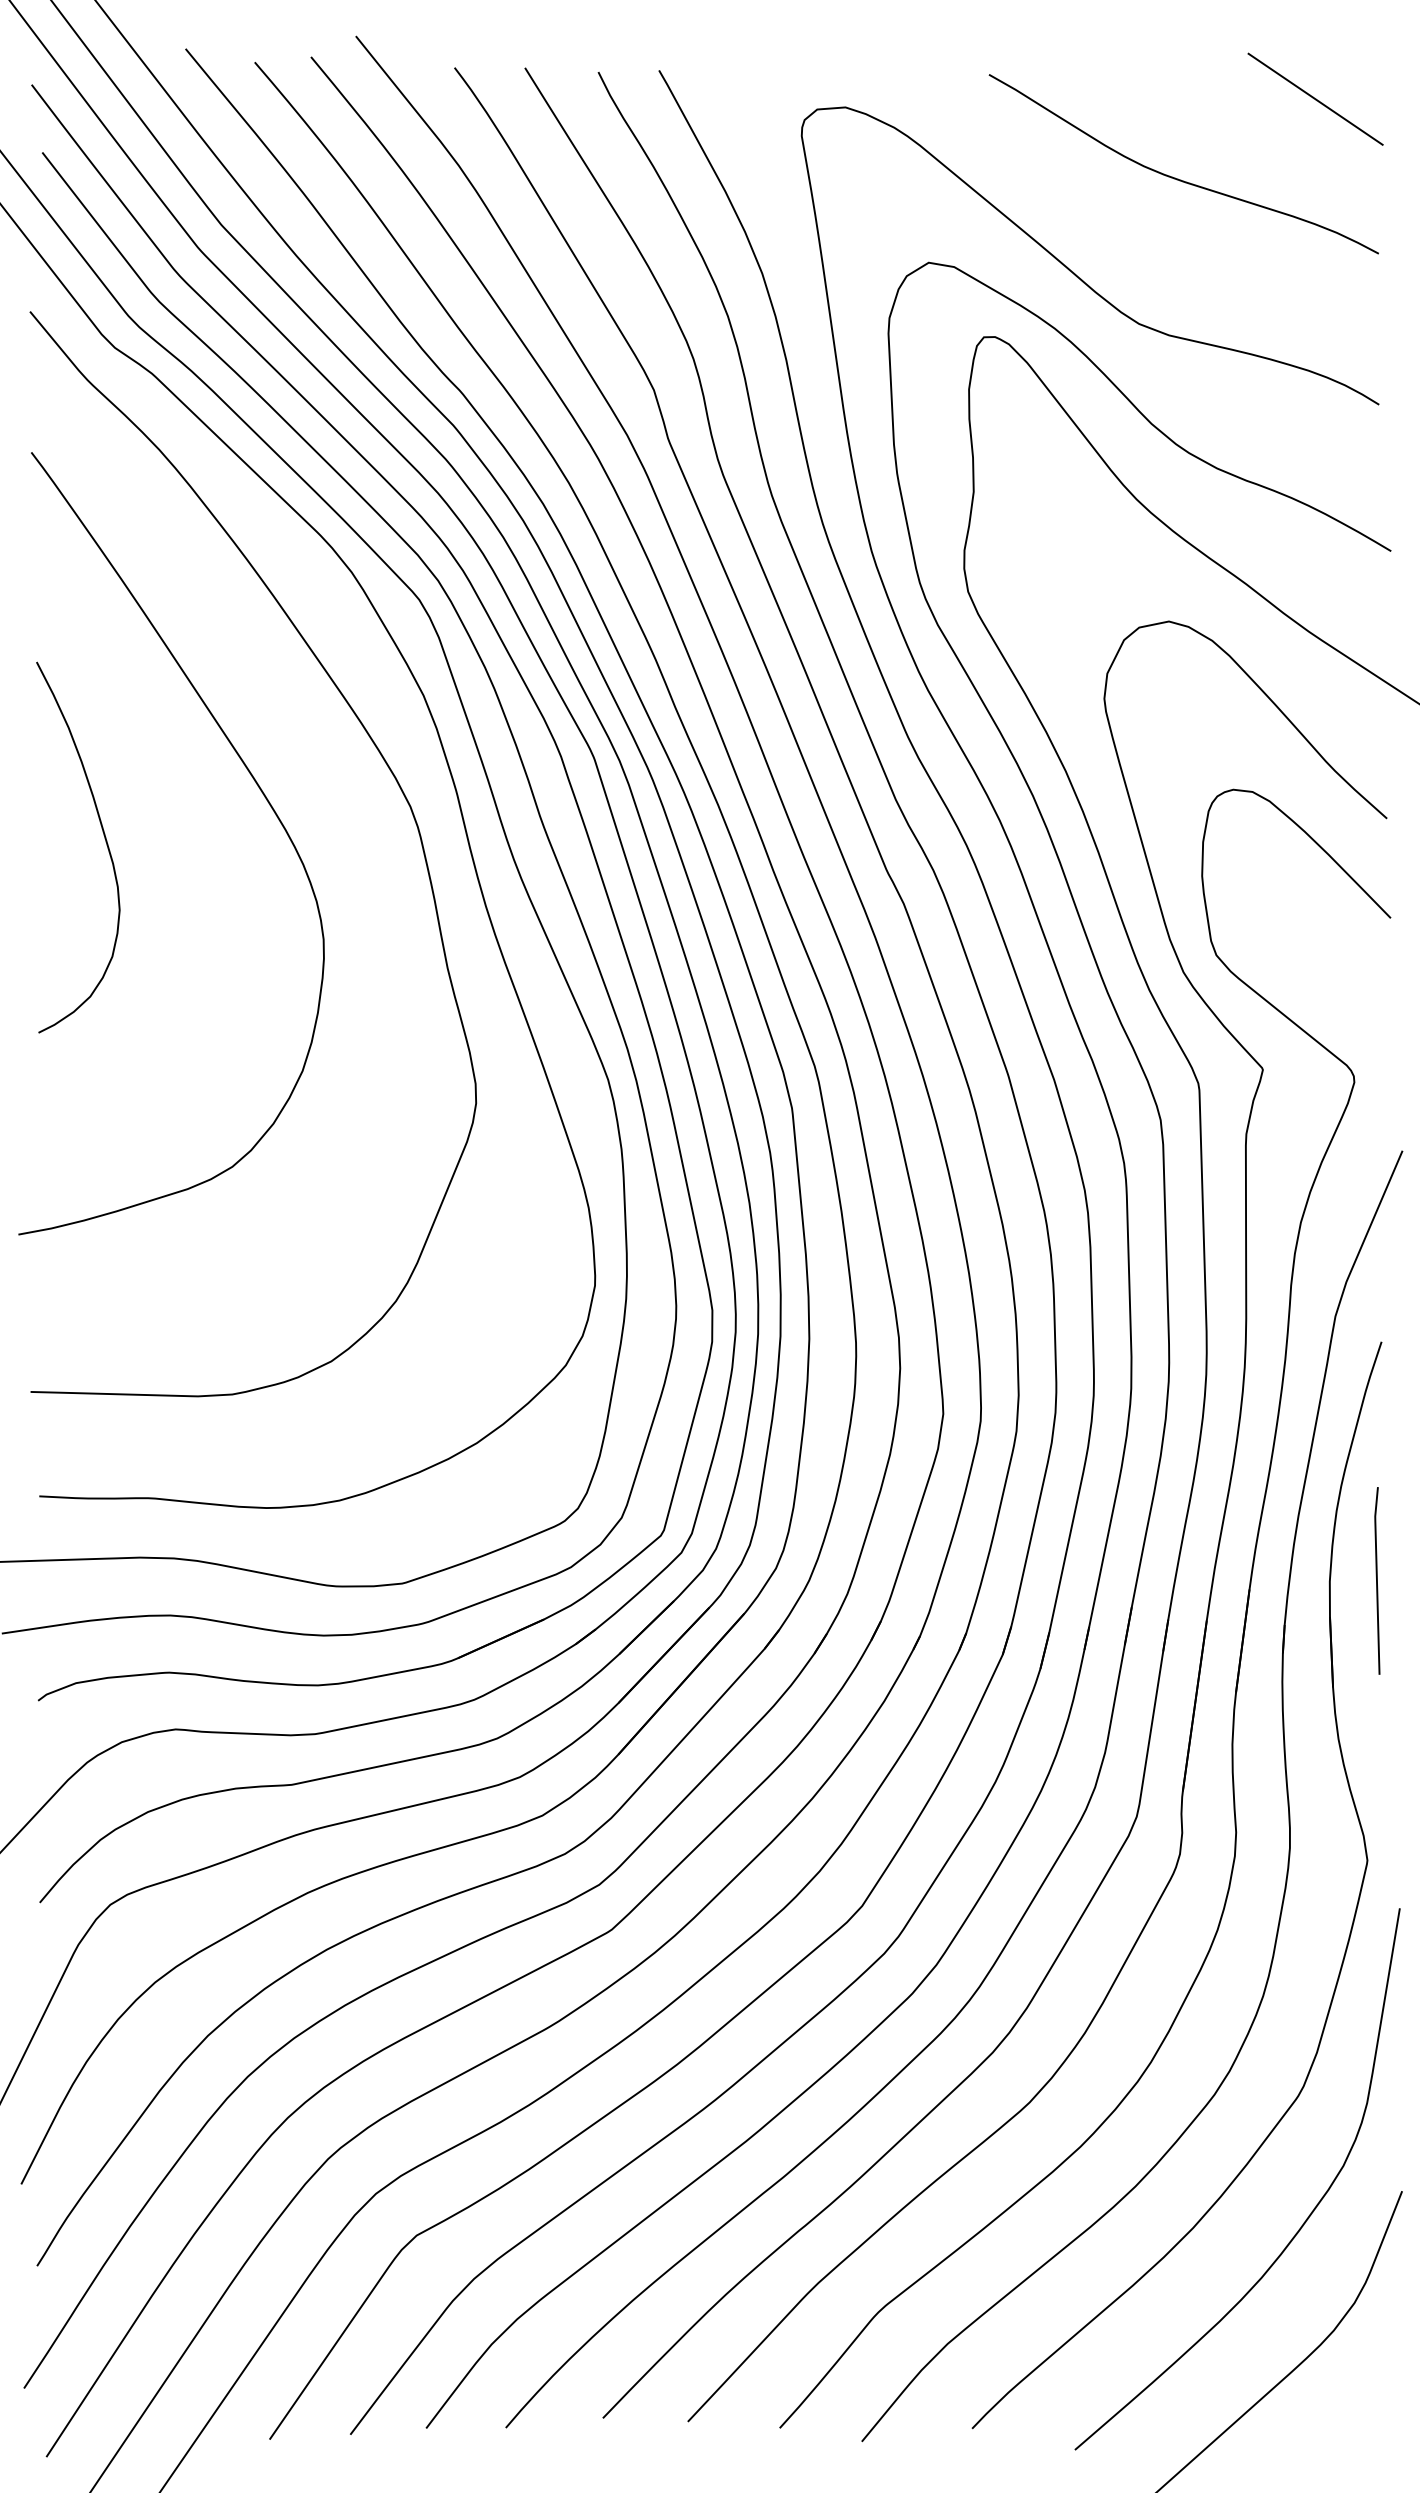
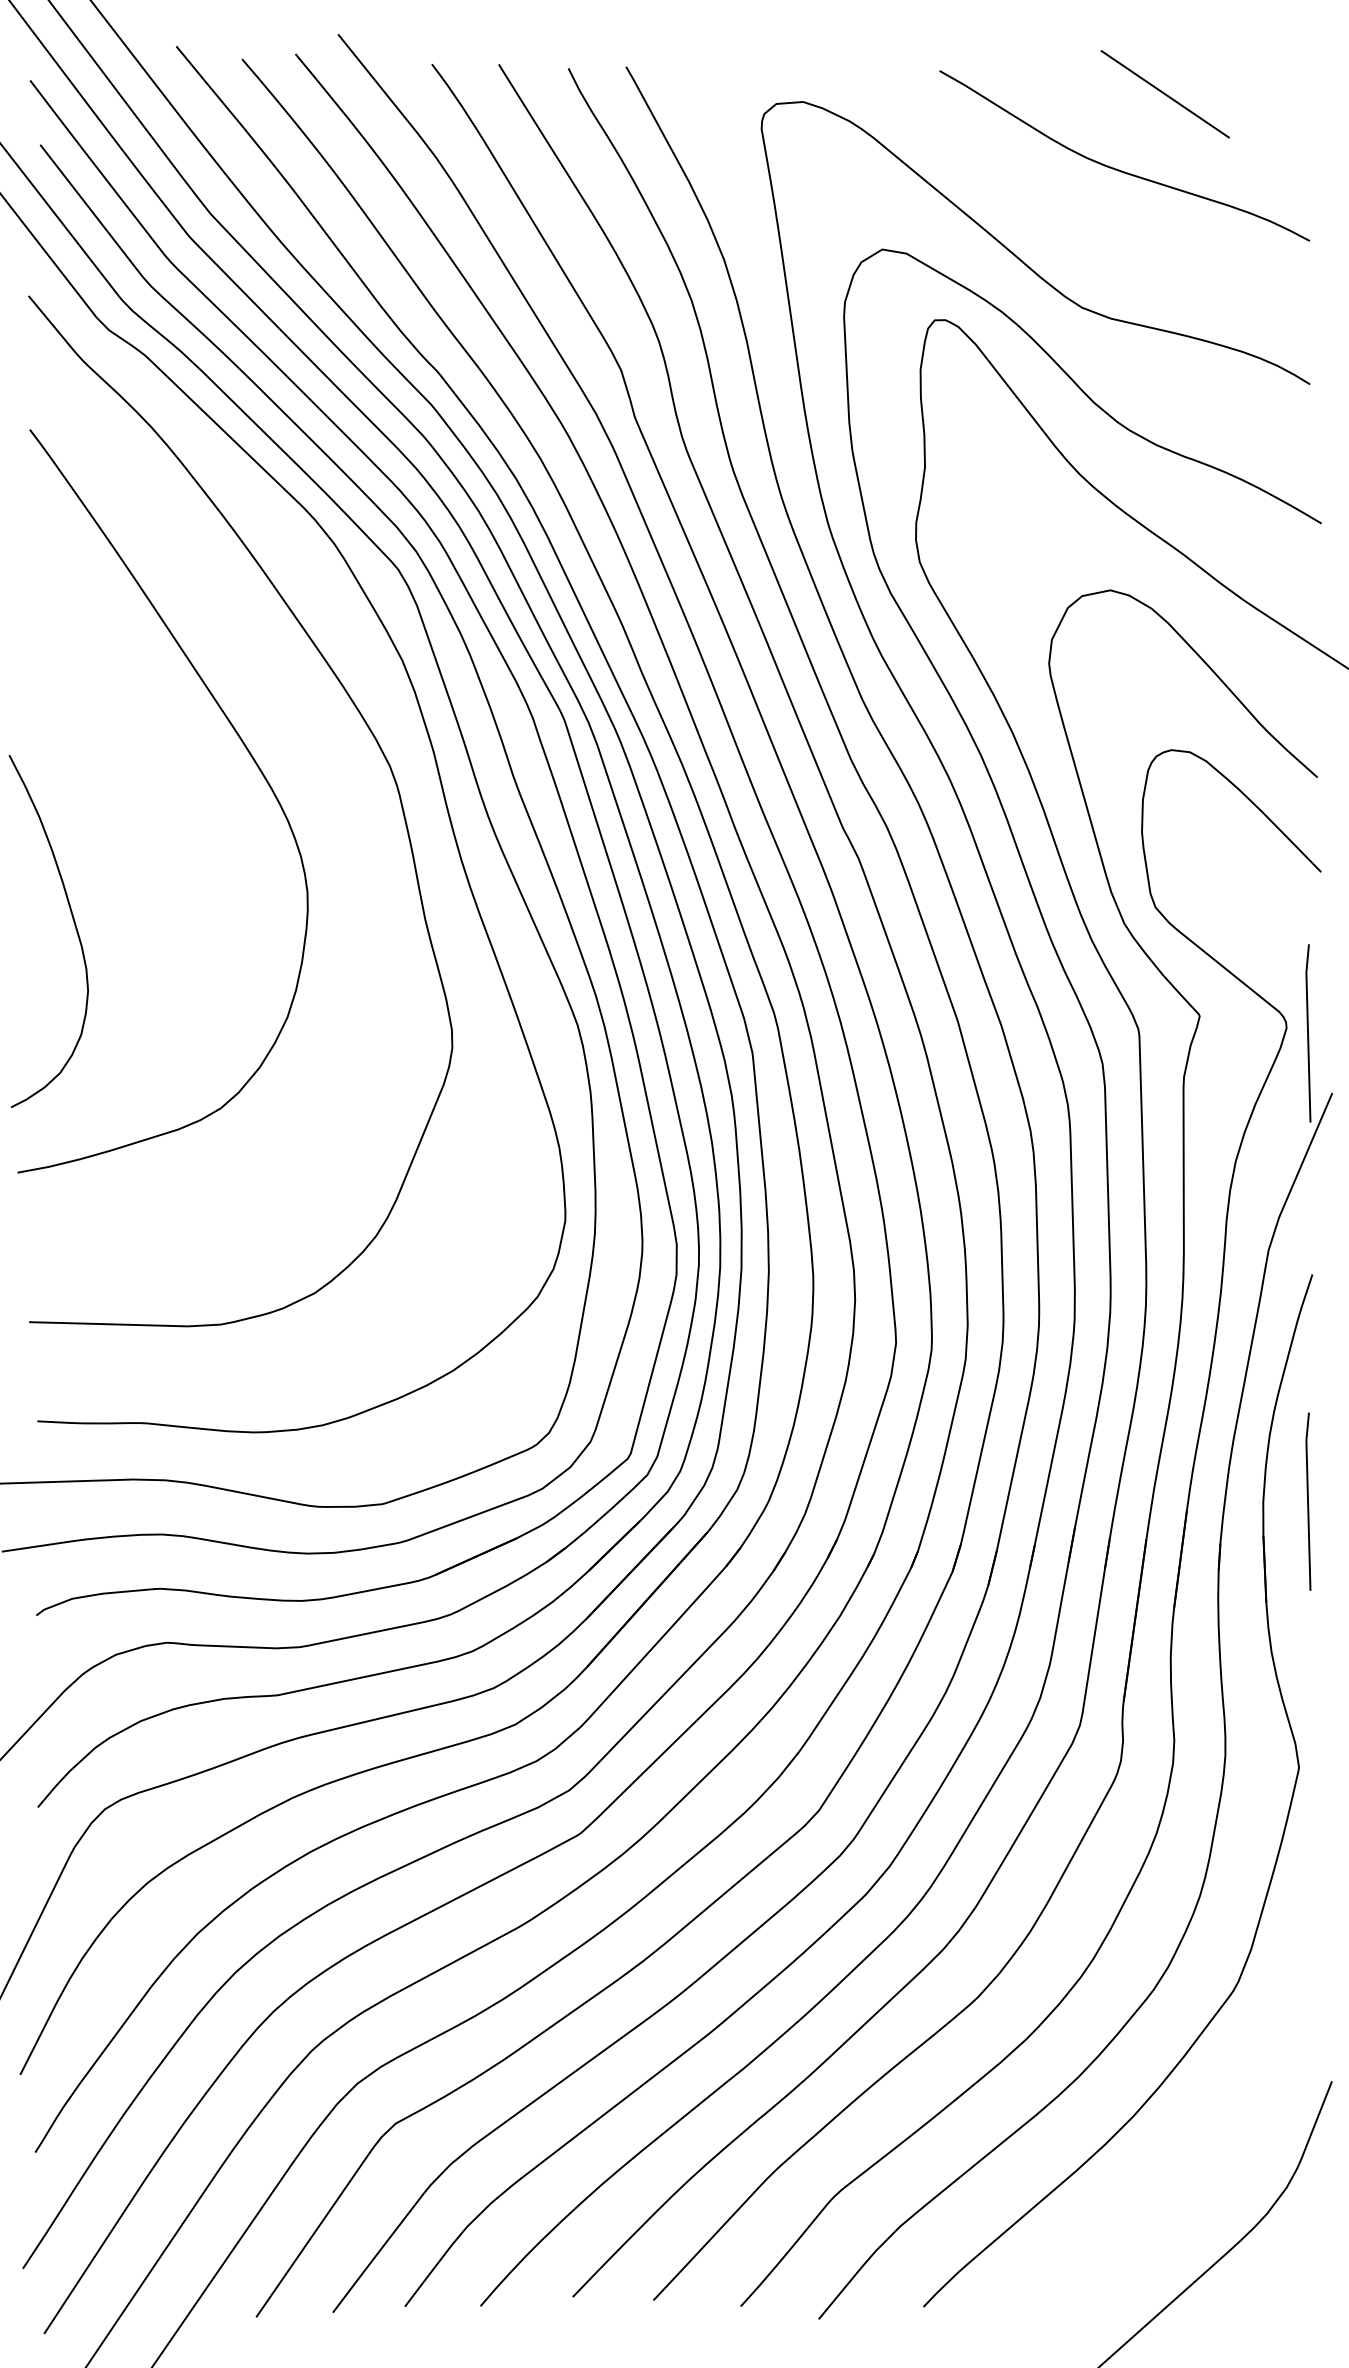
line: (1315, 98) -> (1165, 93), moved
curve: (105, 842) -> (74, 926), moved
line: (1377, 1087) -> (1308, 1032), added
curve: (1303, 2222) -> (1238, 2111), removed

